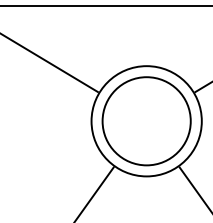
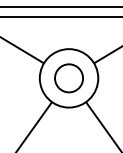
circle: (145, 119) -> (68, 77), size x0.6

